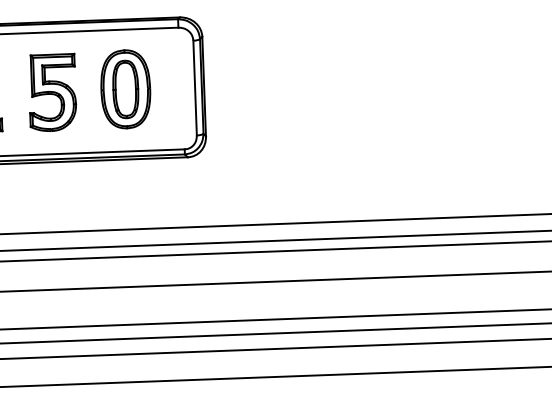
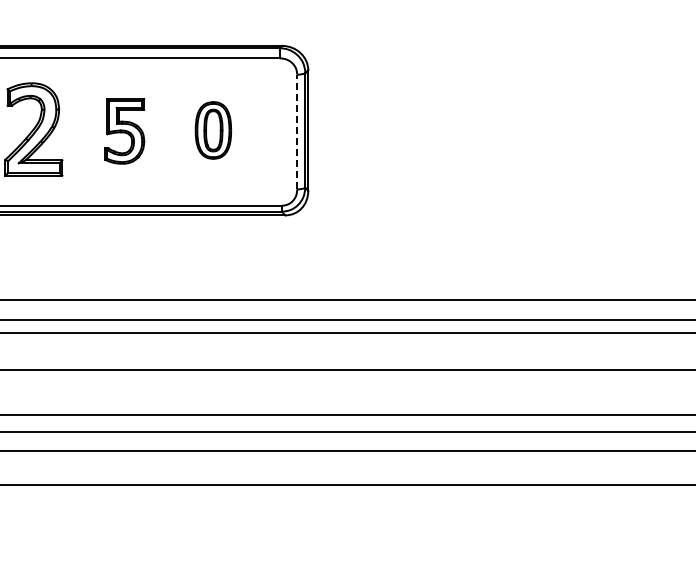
line: (195, 87) -> (297, 131), solid -> dashed
part: (125, 89) -> (213, 130), size x0.6
part: (52, 92) -> (124, 131), size x0.7

